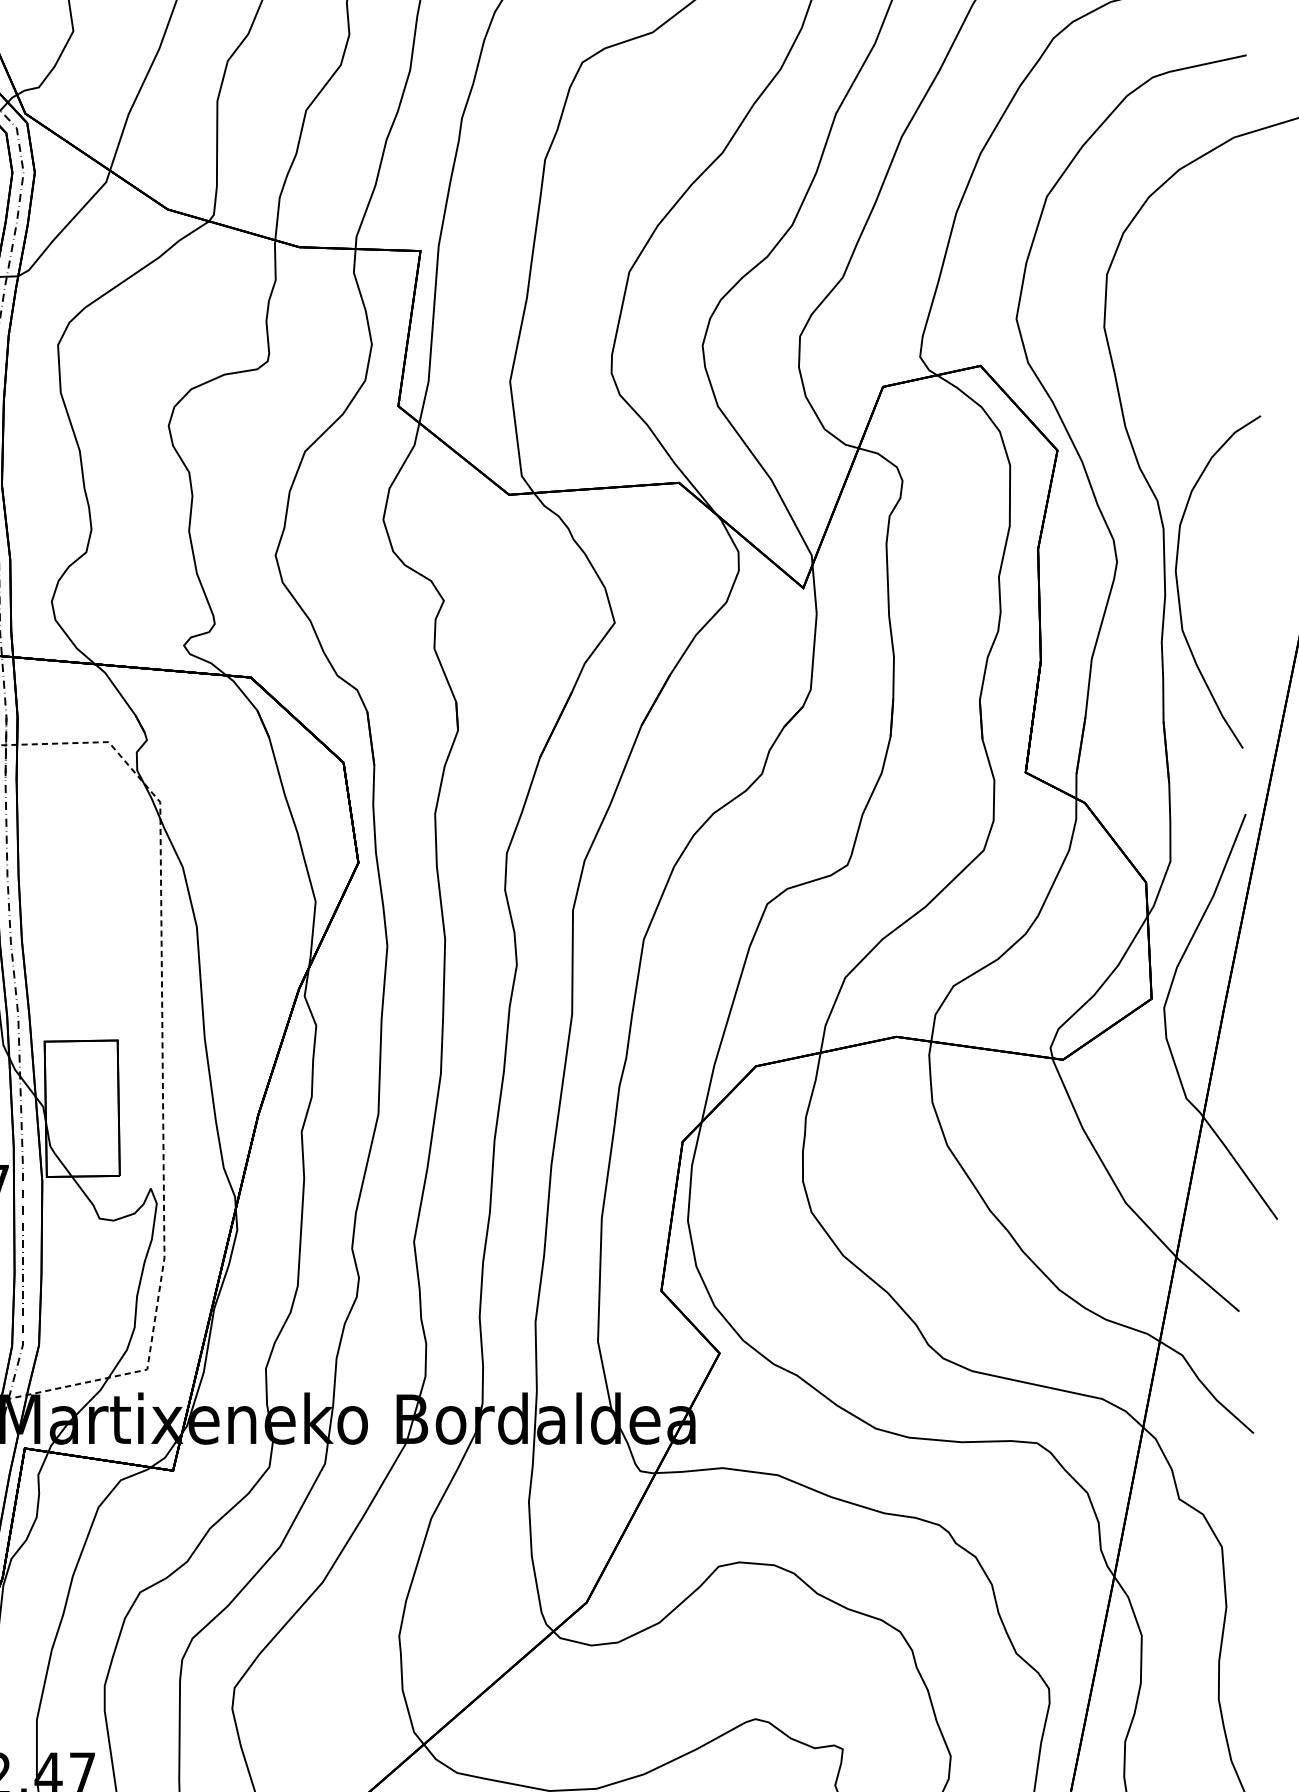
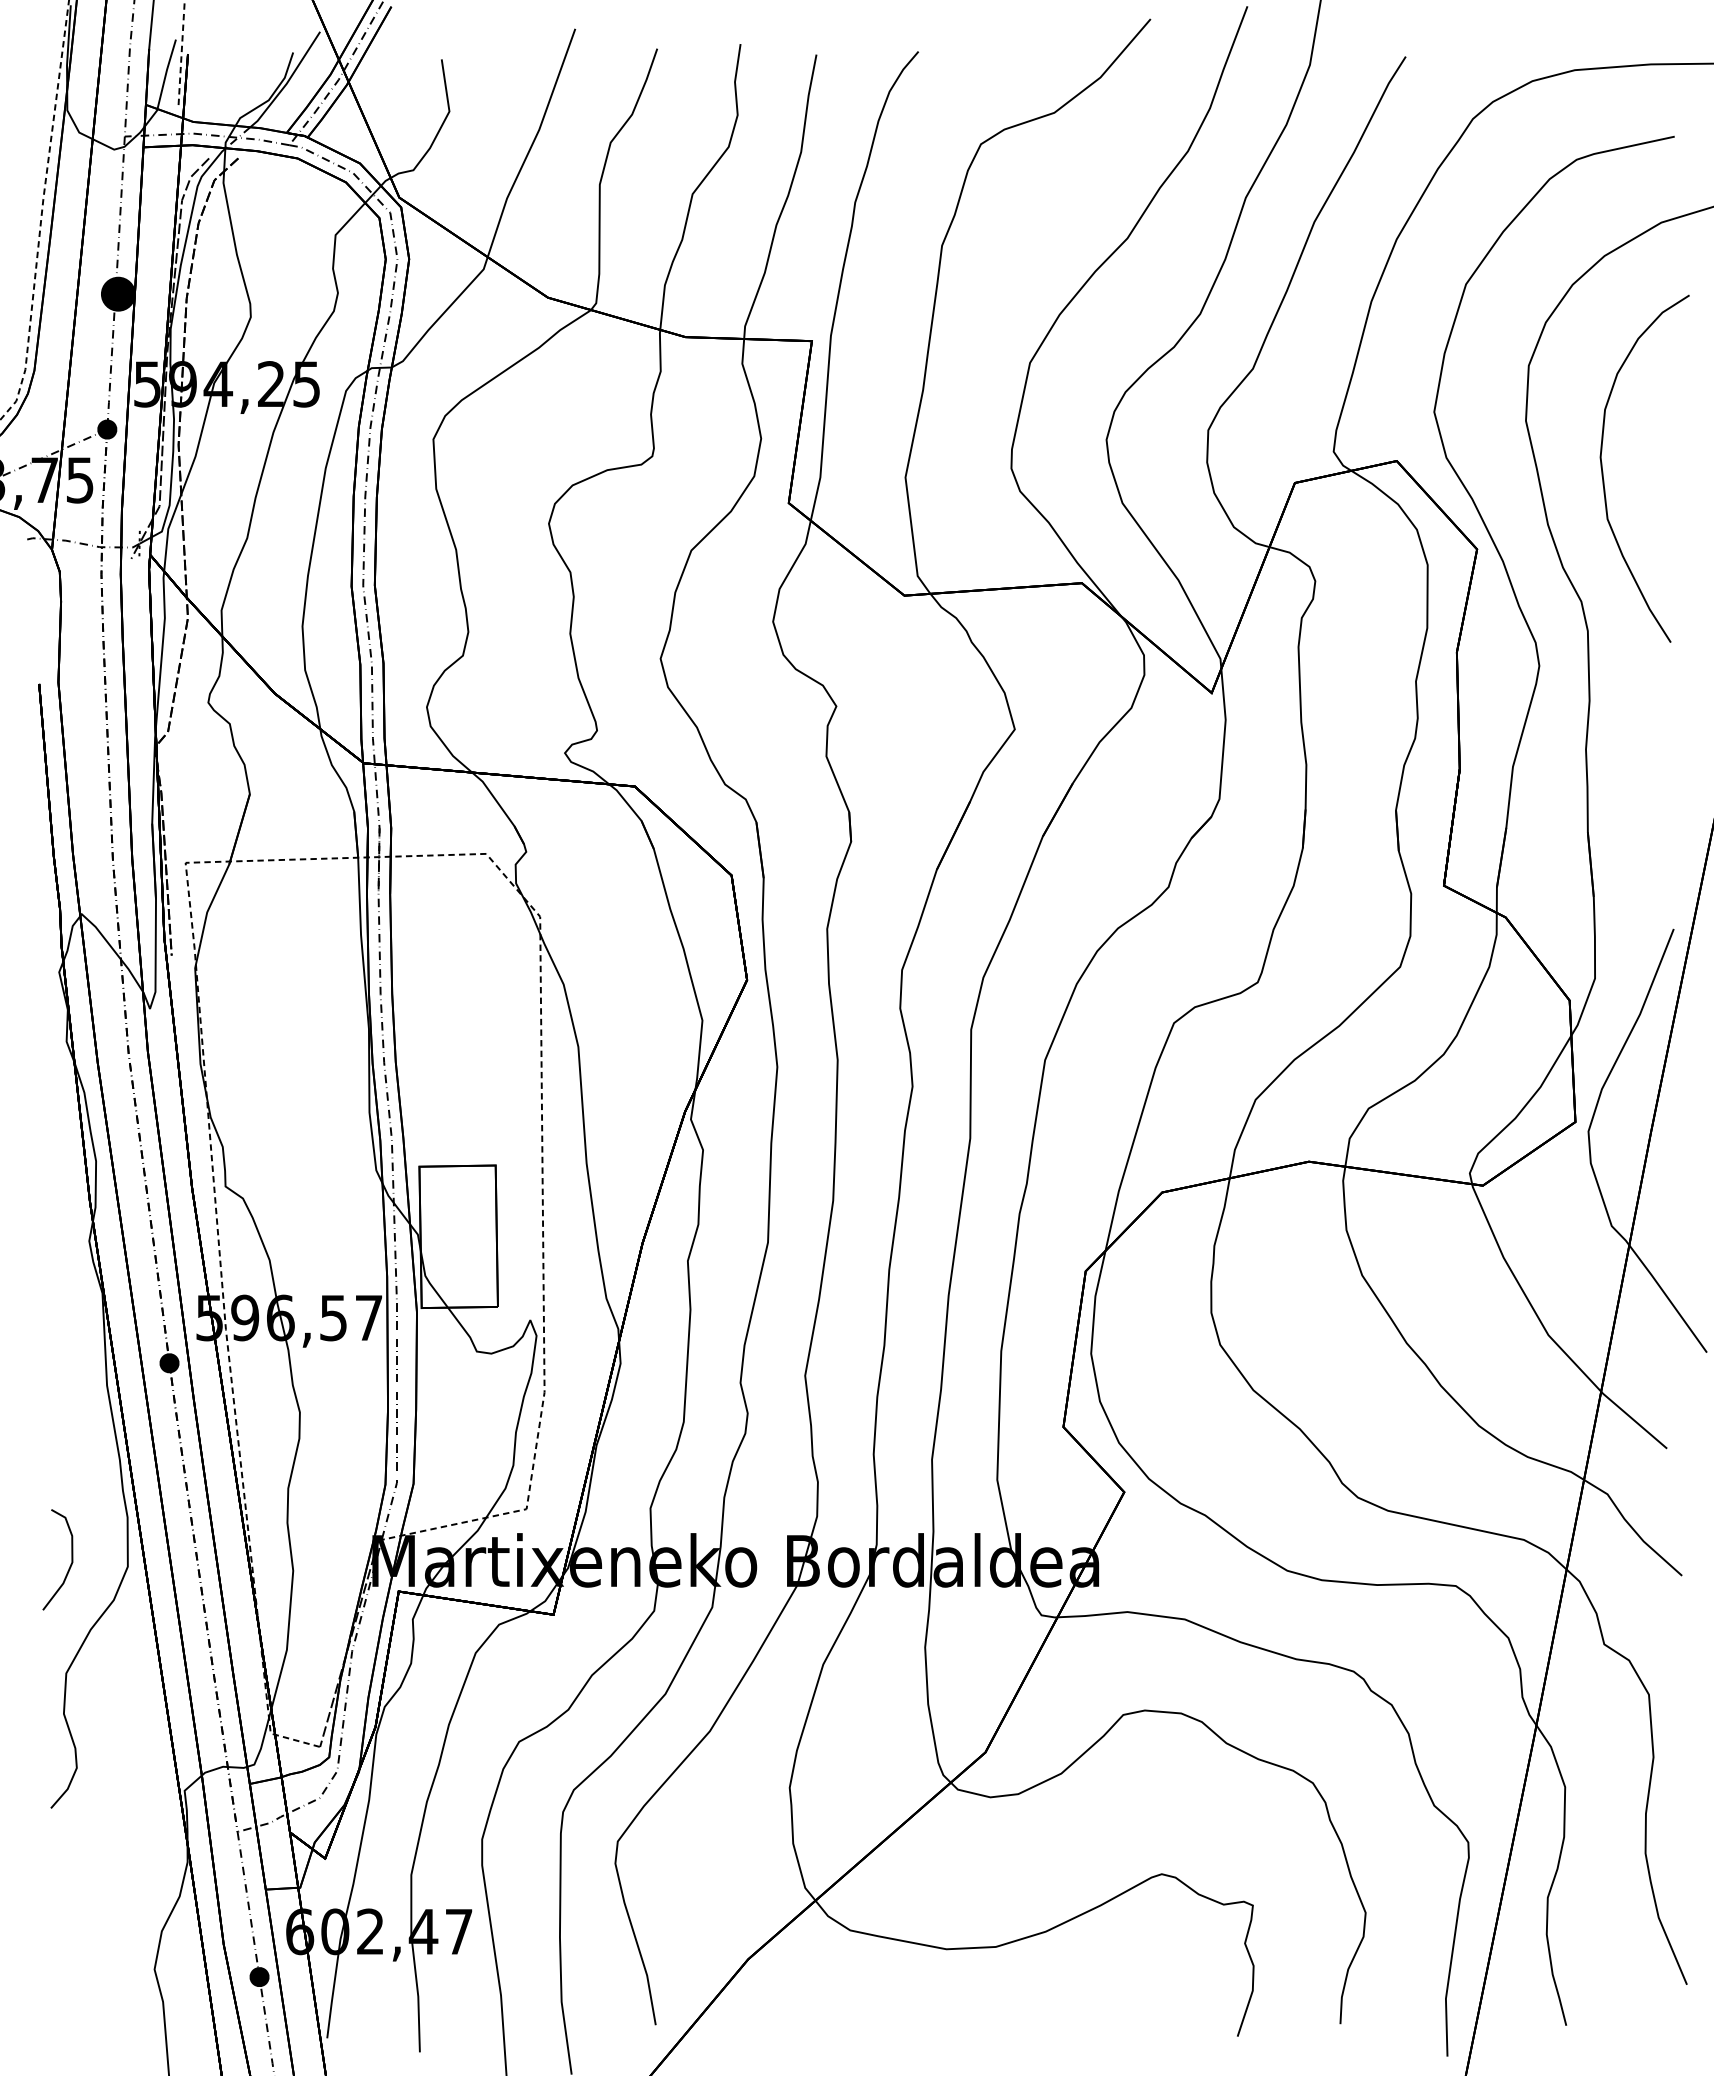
curve: (1178, 584) -> (1603, 471), moved

